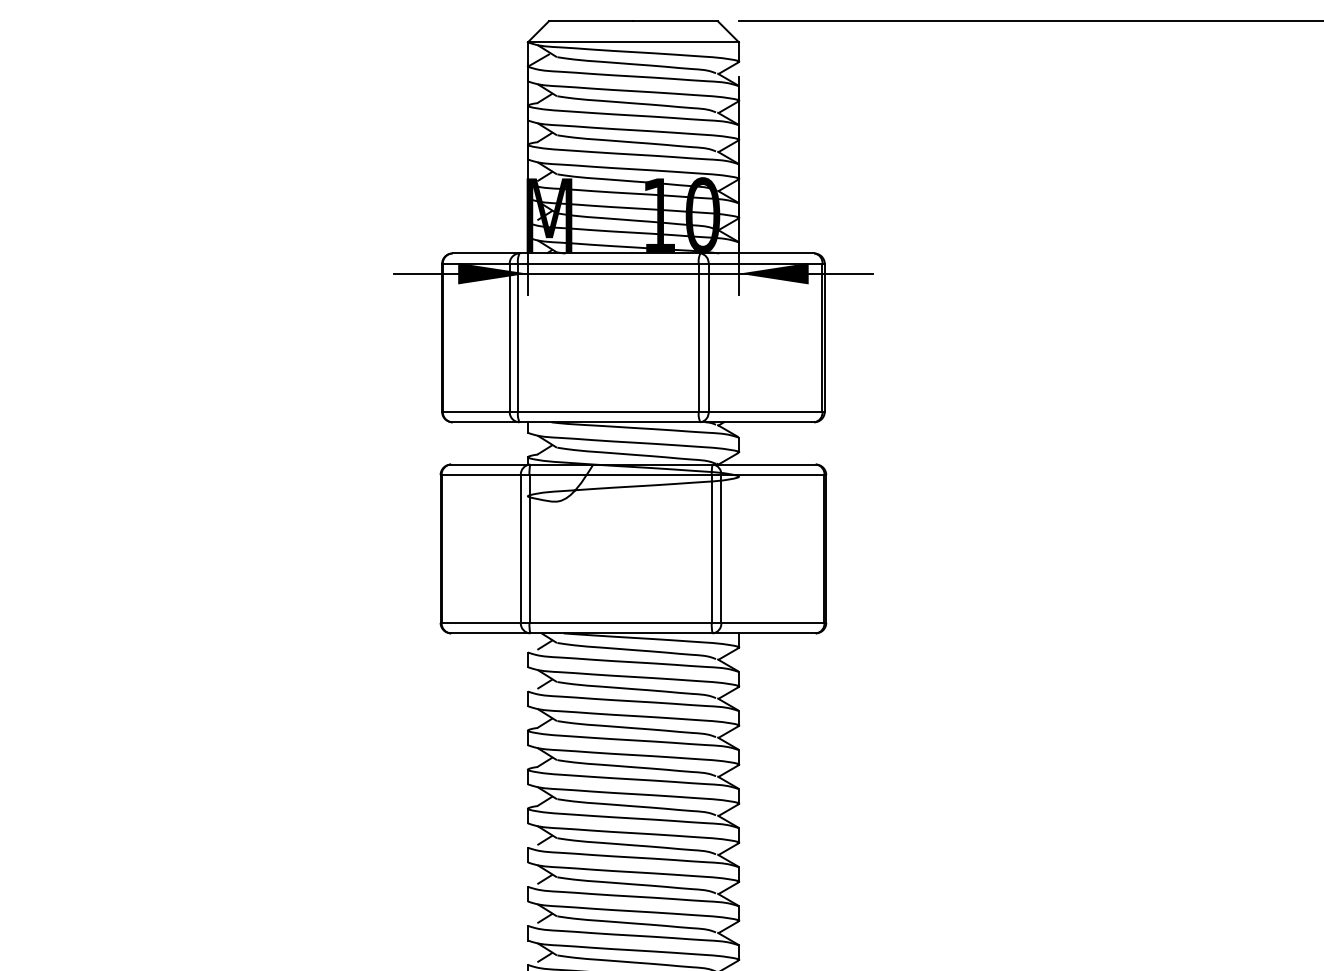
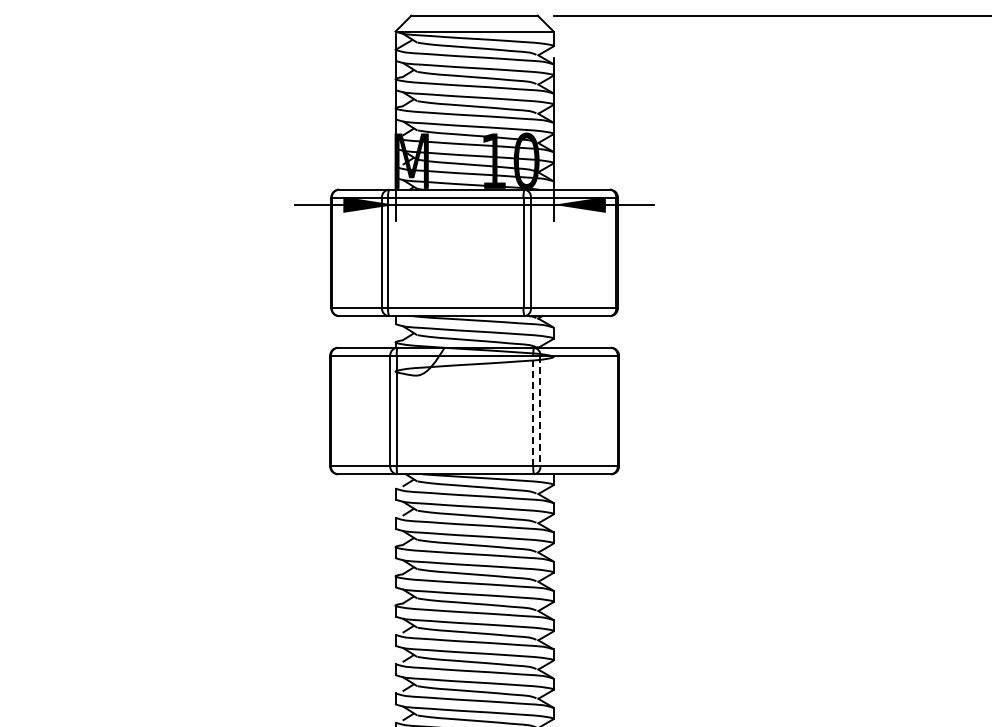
line: (712, 548) -> (533, 410), solid -> dashed
line: (721, 549) -> (540, 411), solid -> dashed

